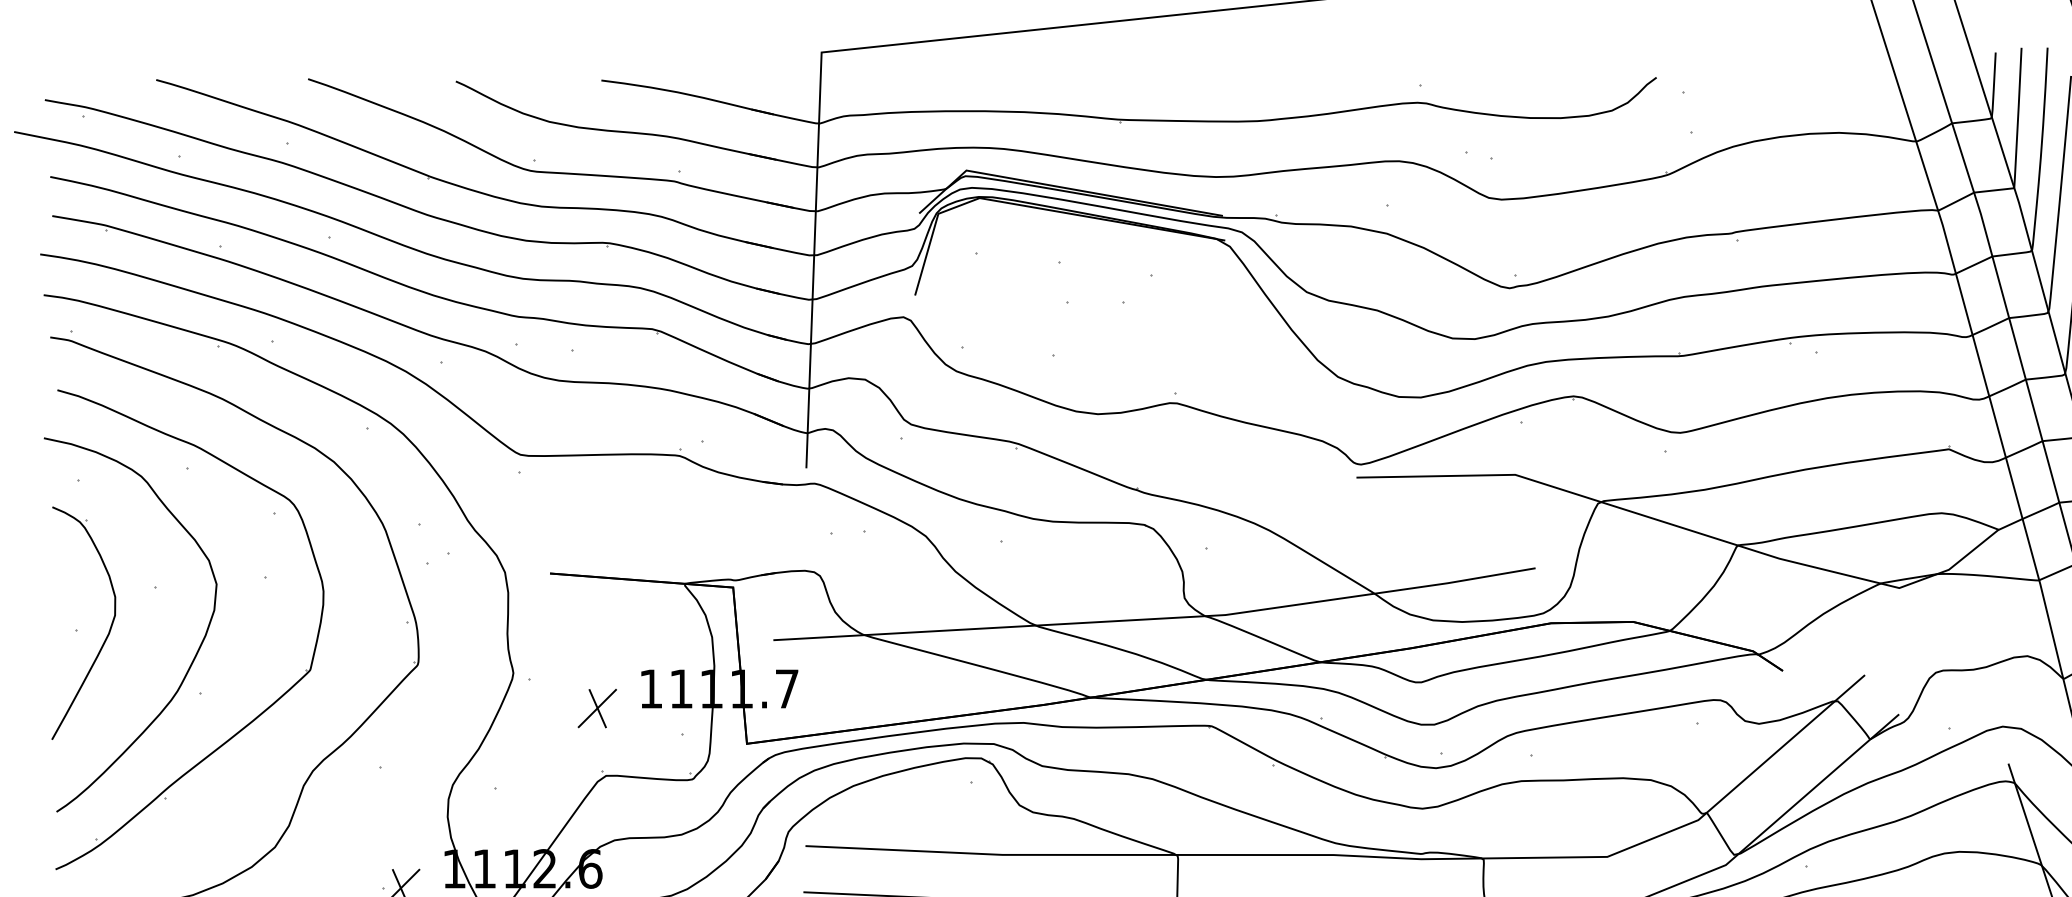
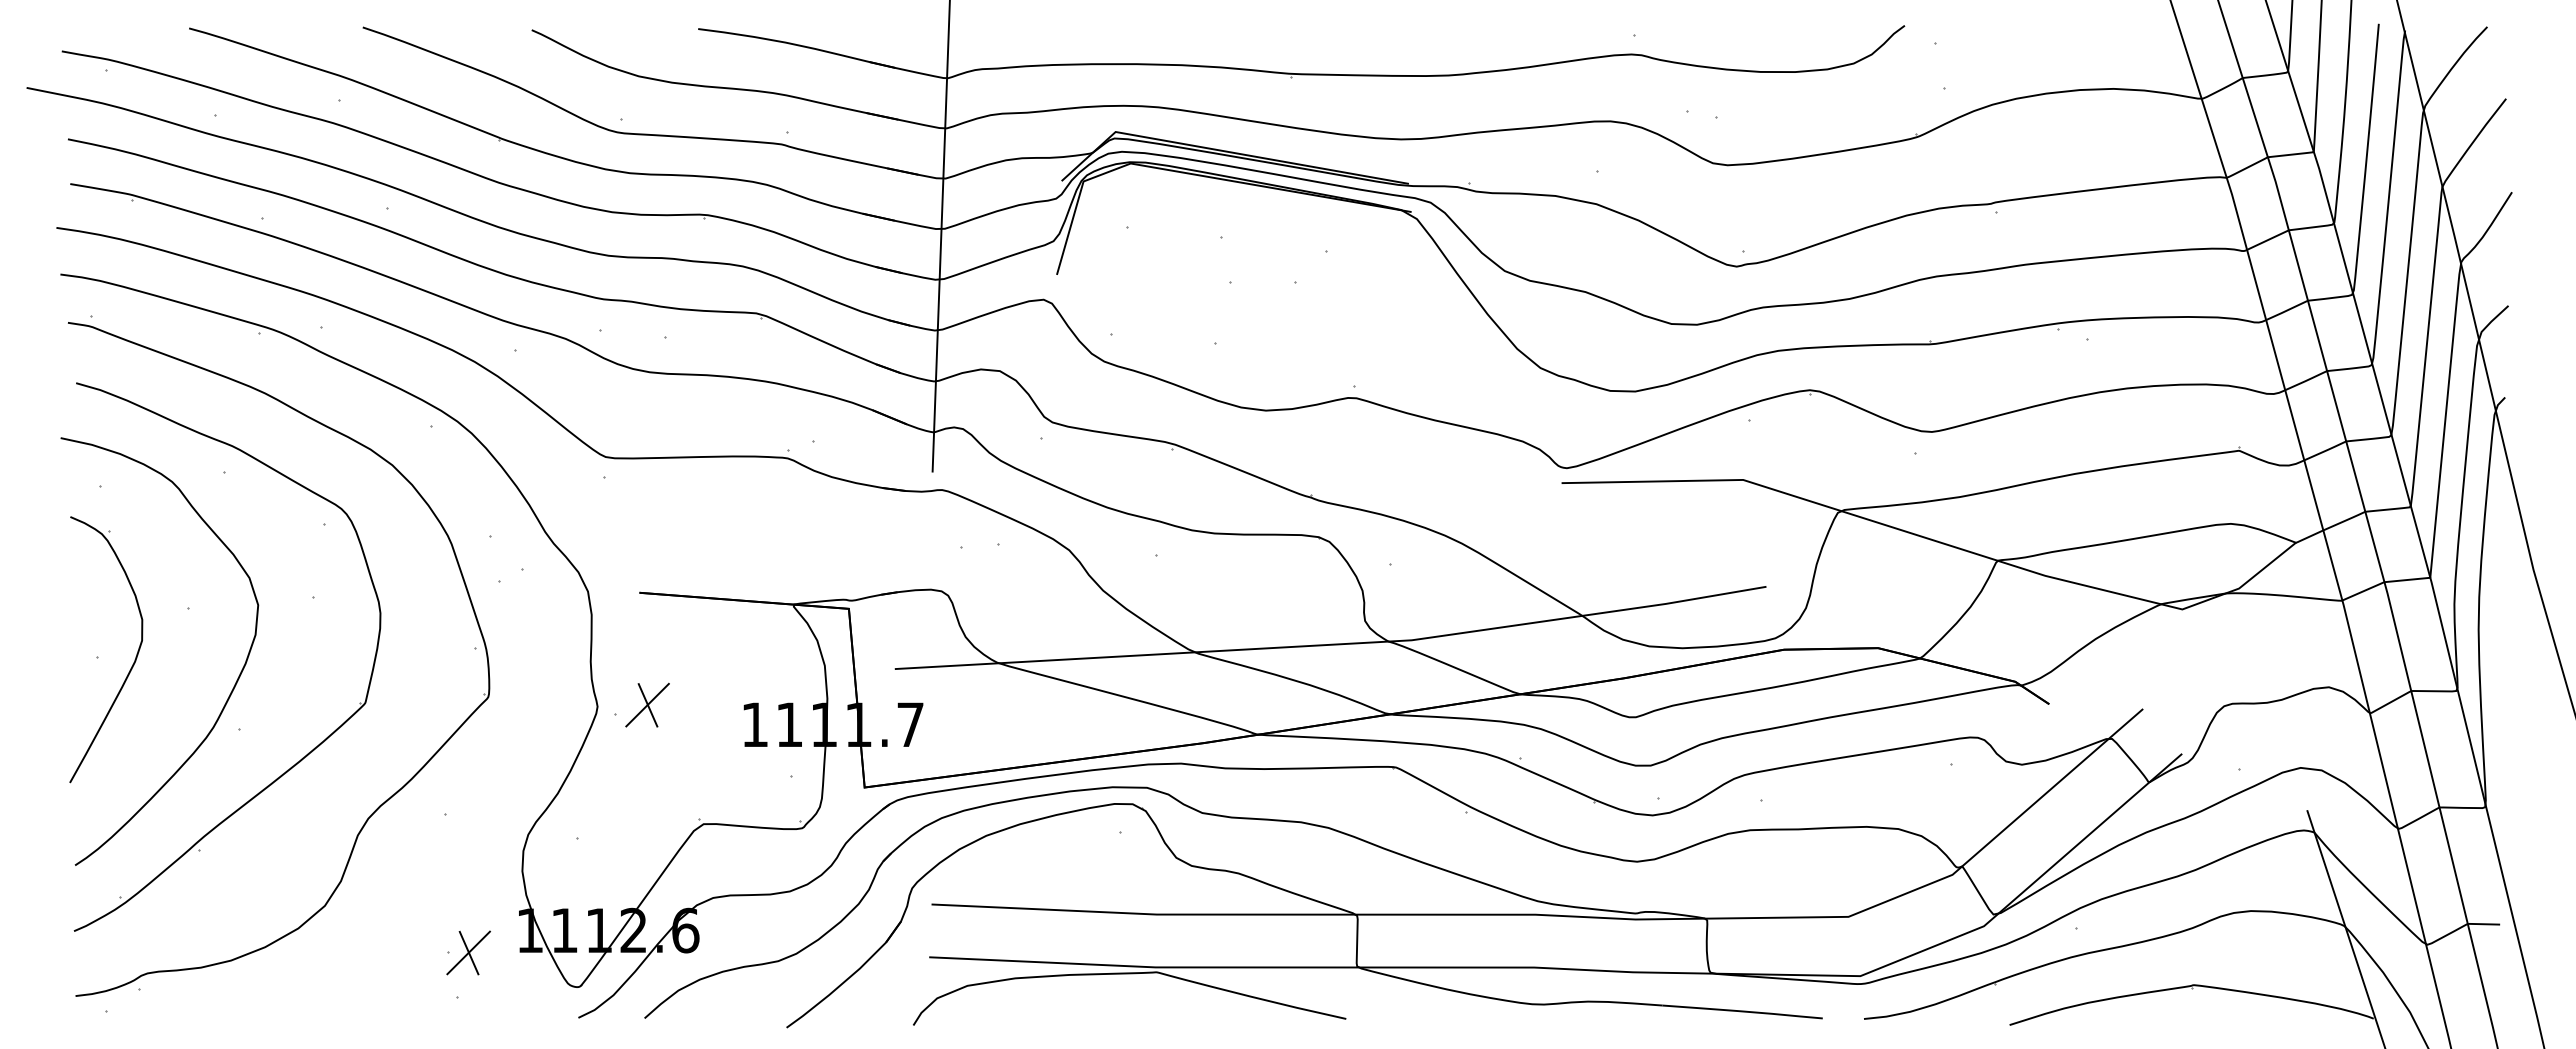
part: (597, 707) -> (647, 704), moved

